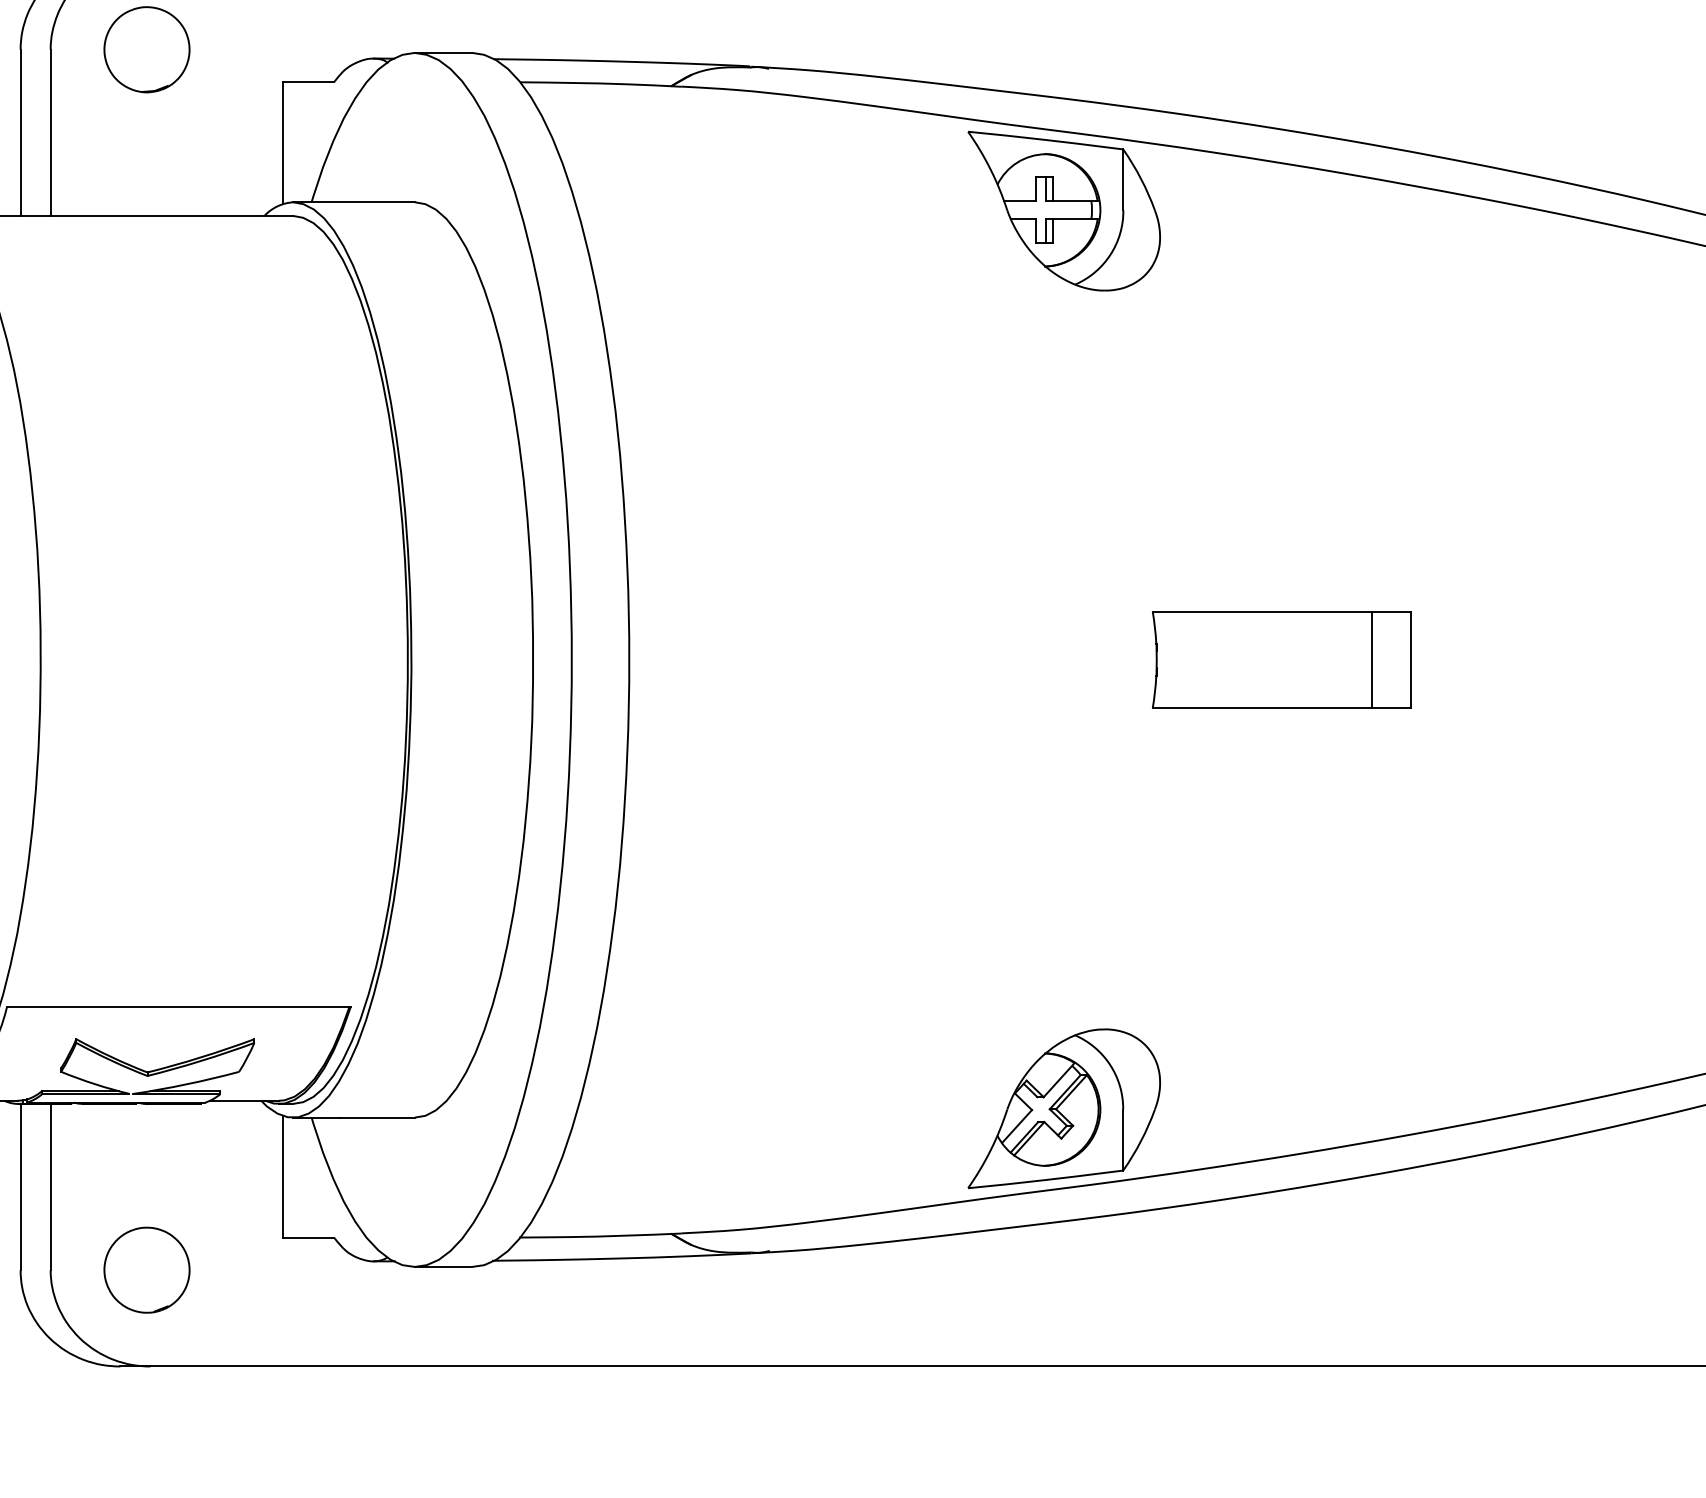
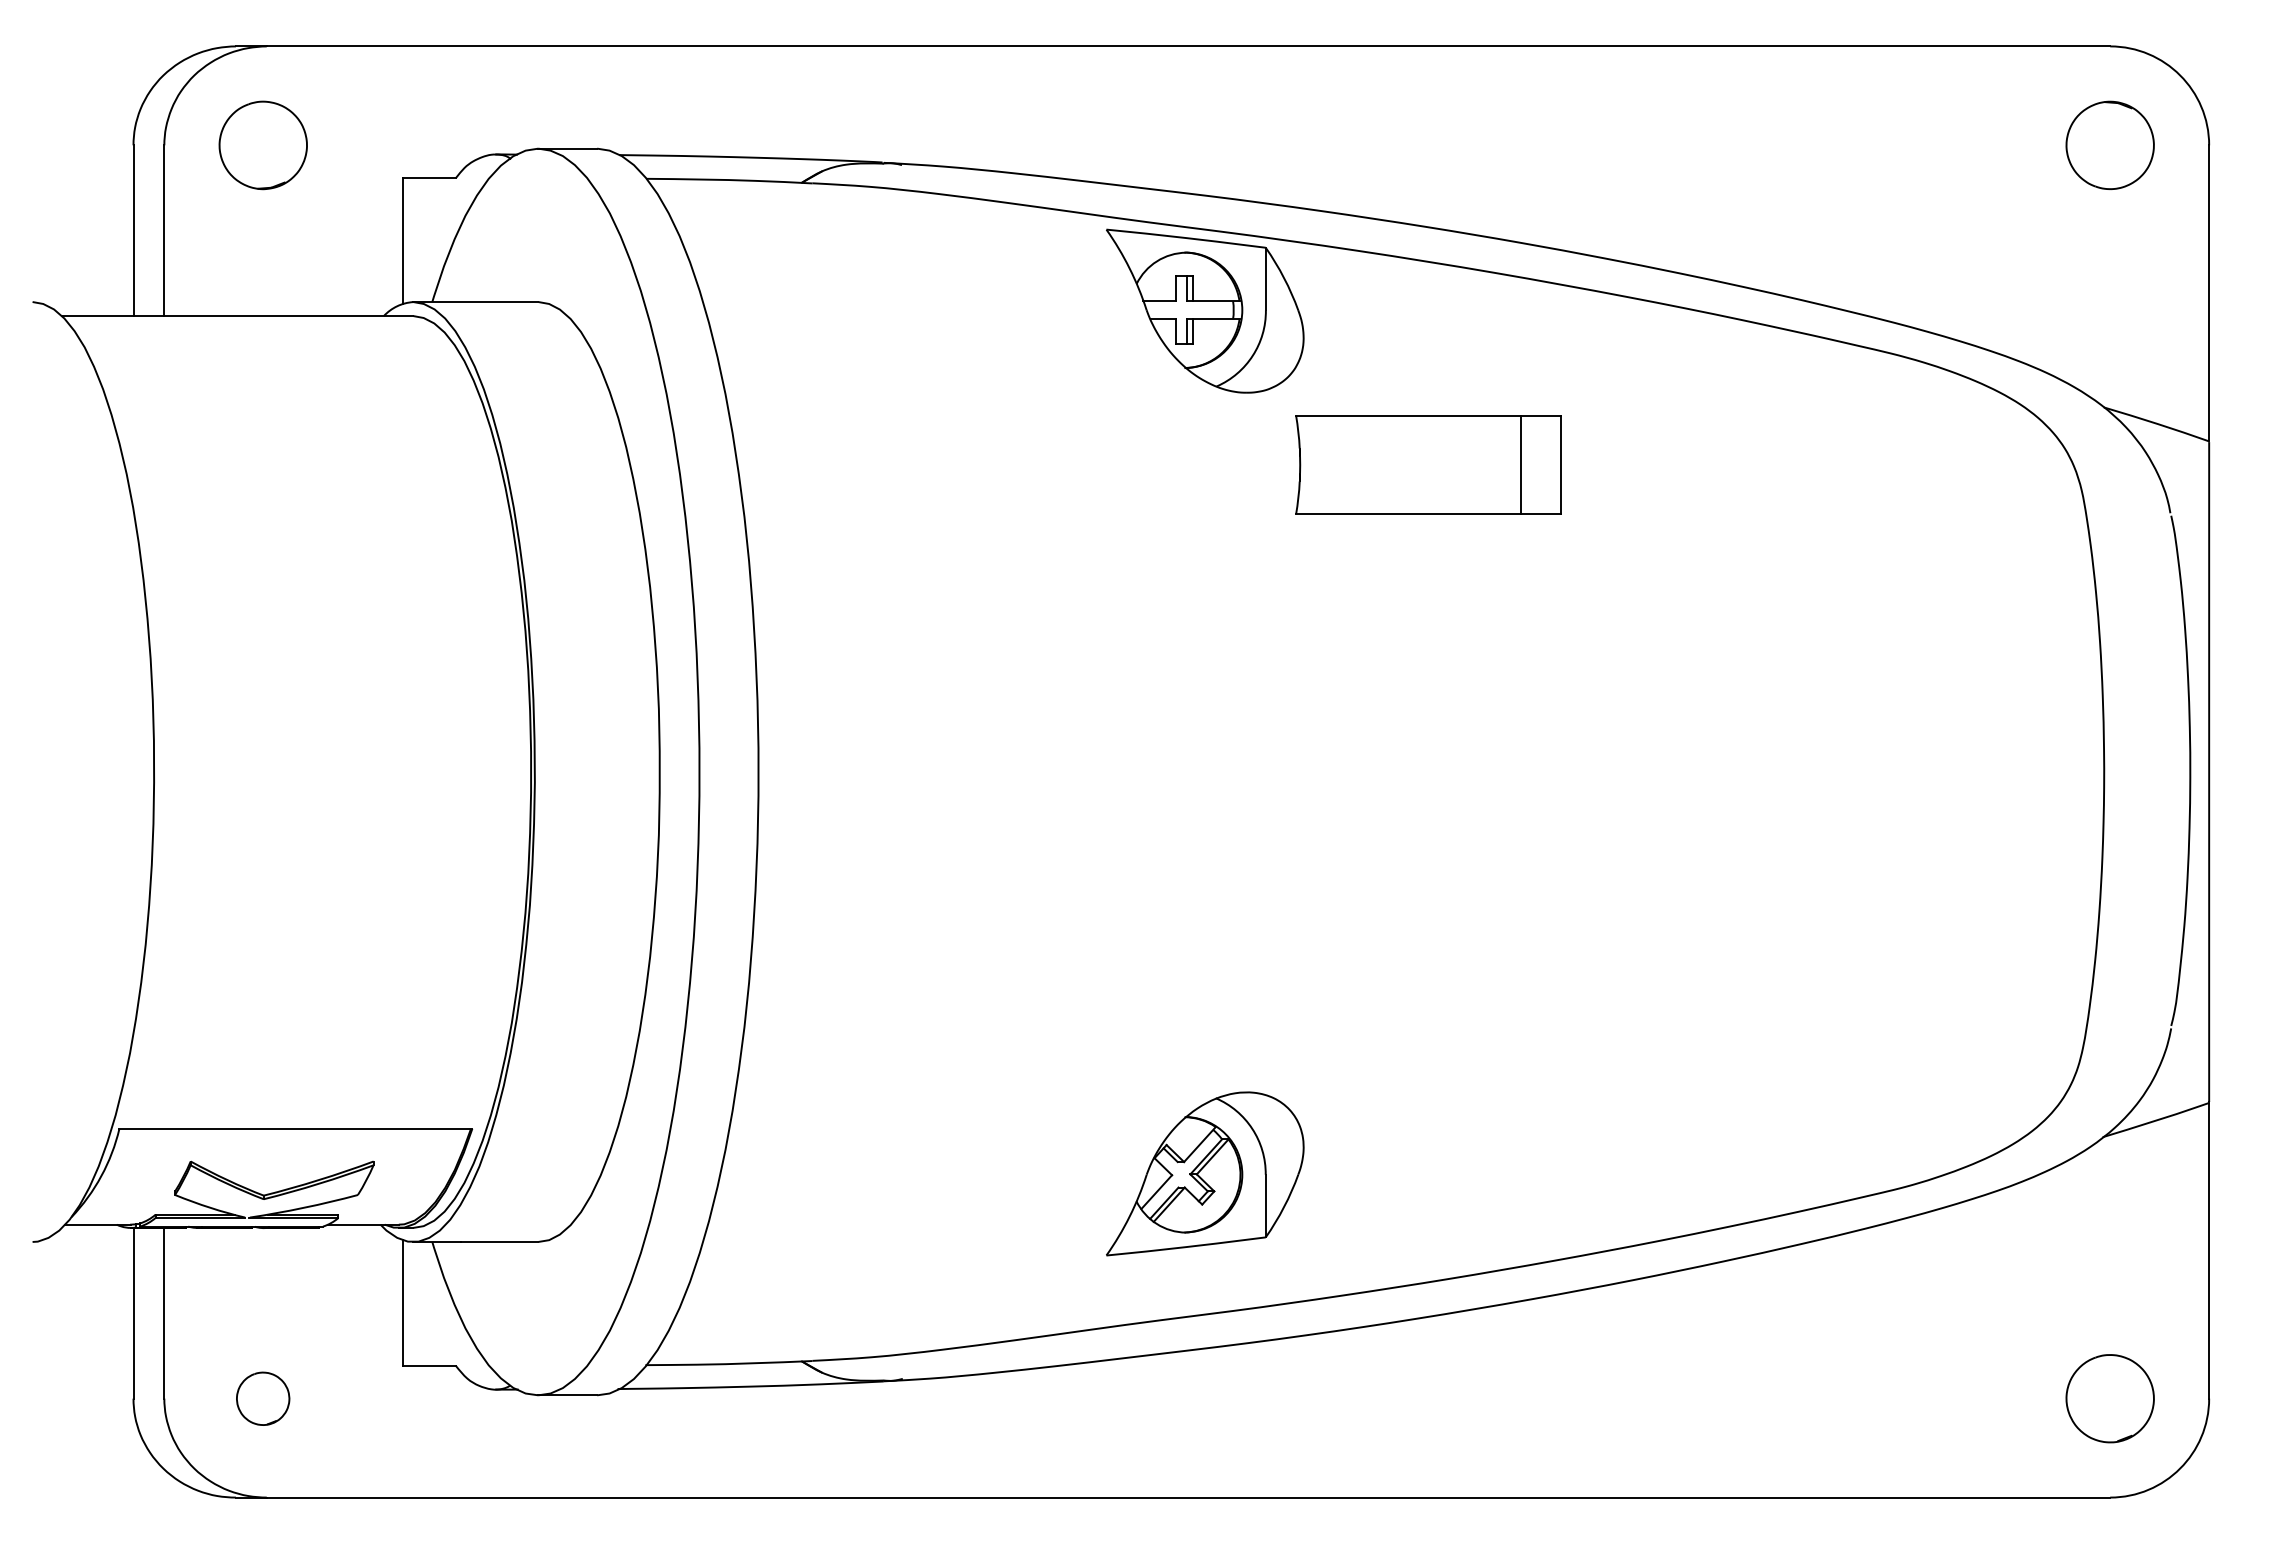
part: (1281, 659) -> (1428, 464), moved
part: (1064, 1108) -> (1205, 1173), moved
part: (146, 1270) -> (262, 1398), size x0.6

